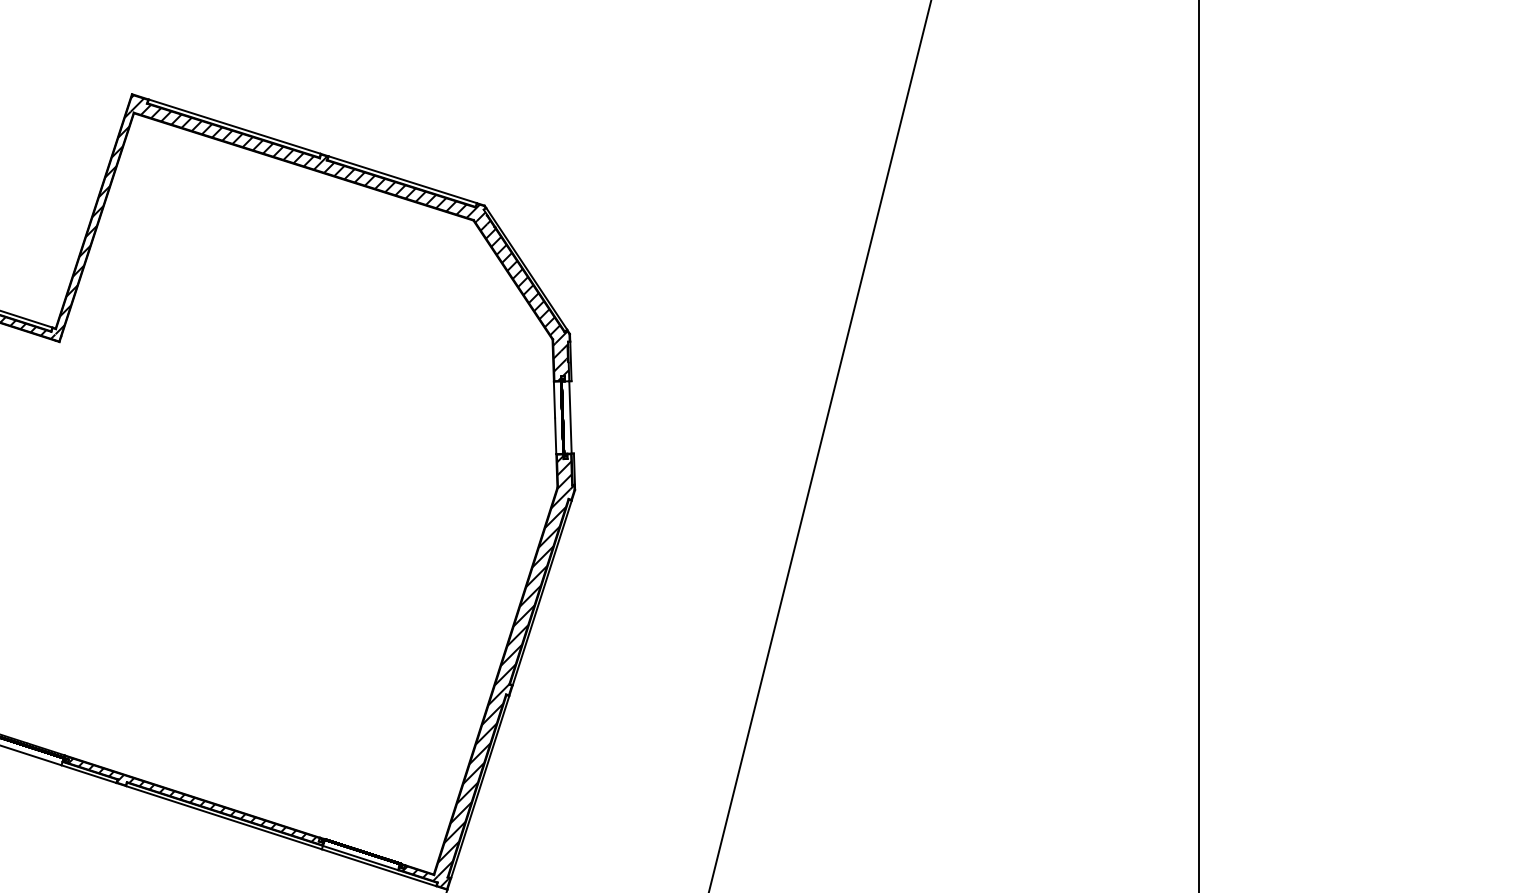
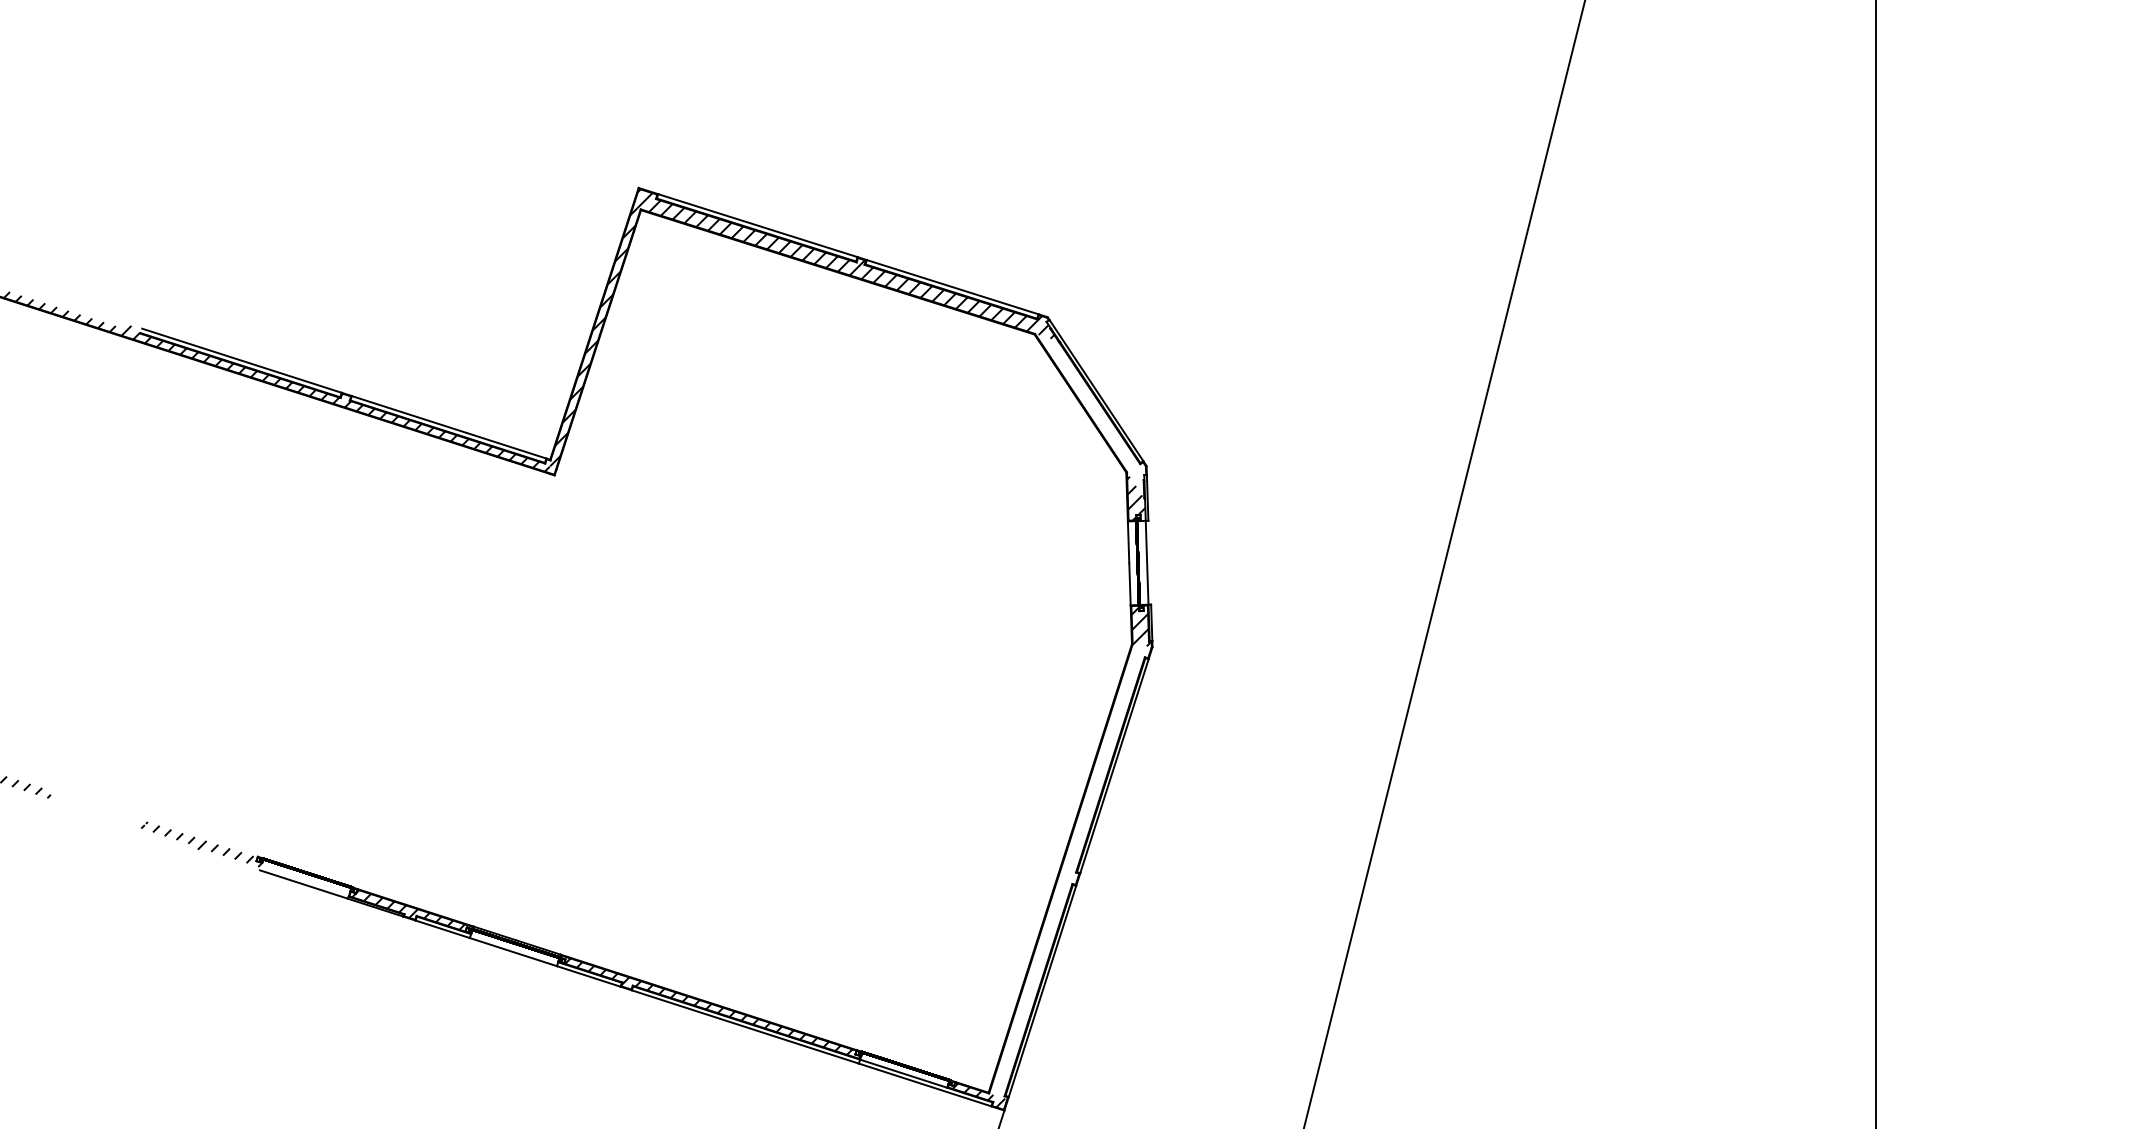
hatch: (521, 290) -> (1090, 415), removed
hatch: (503, 683) -> (1069, 871), removed

